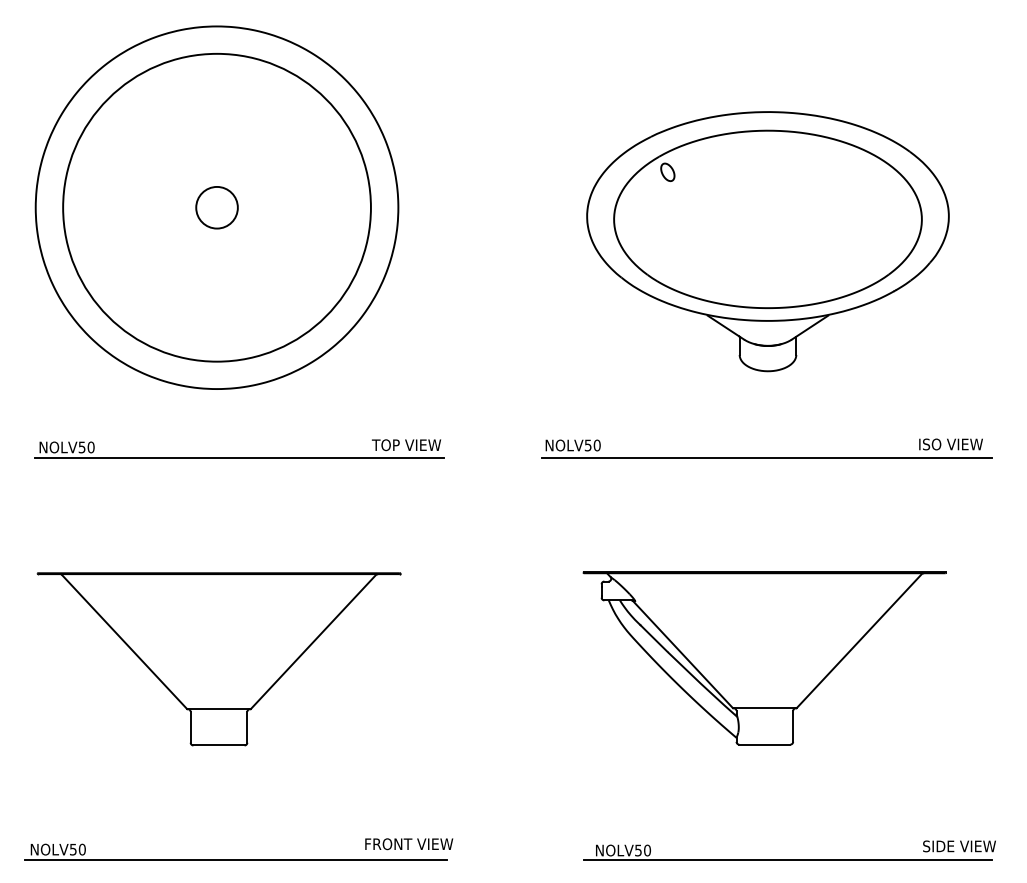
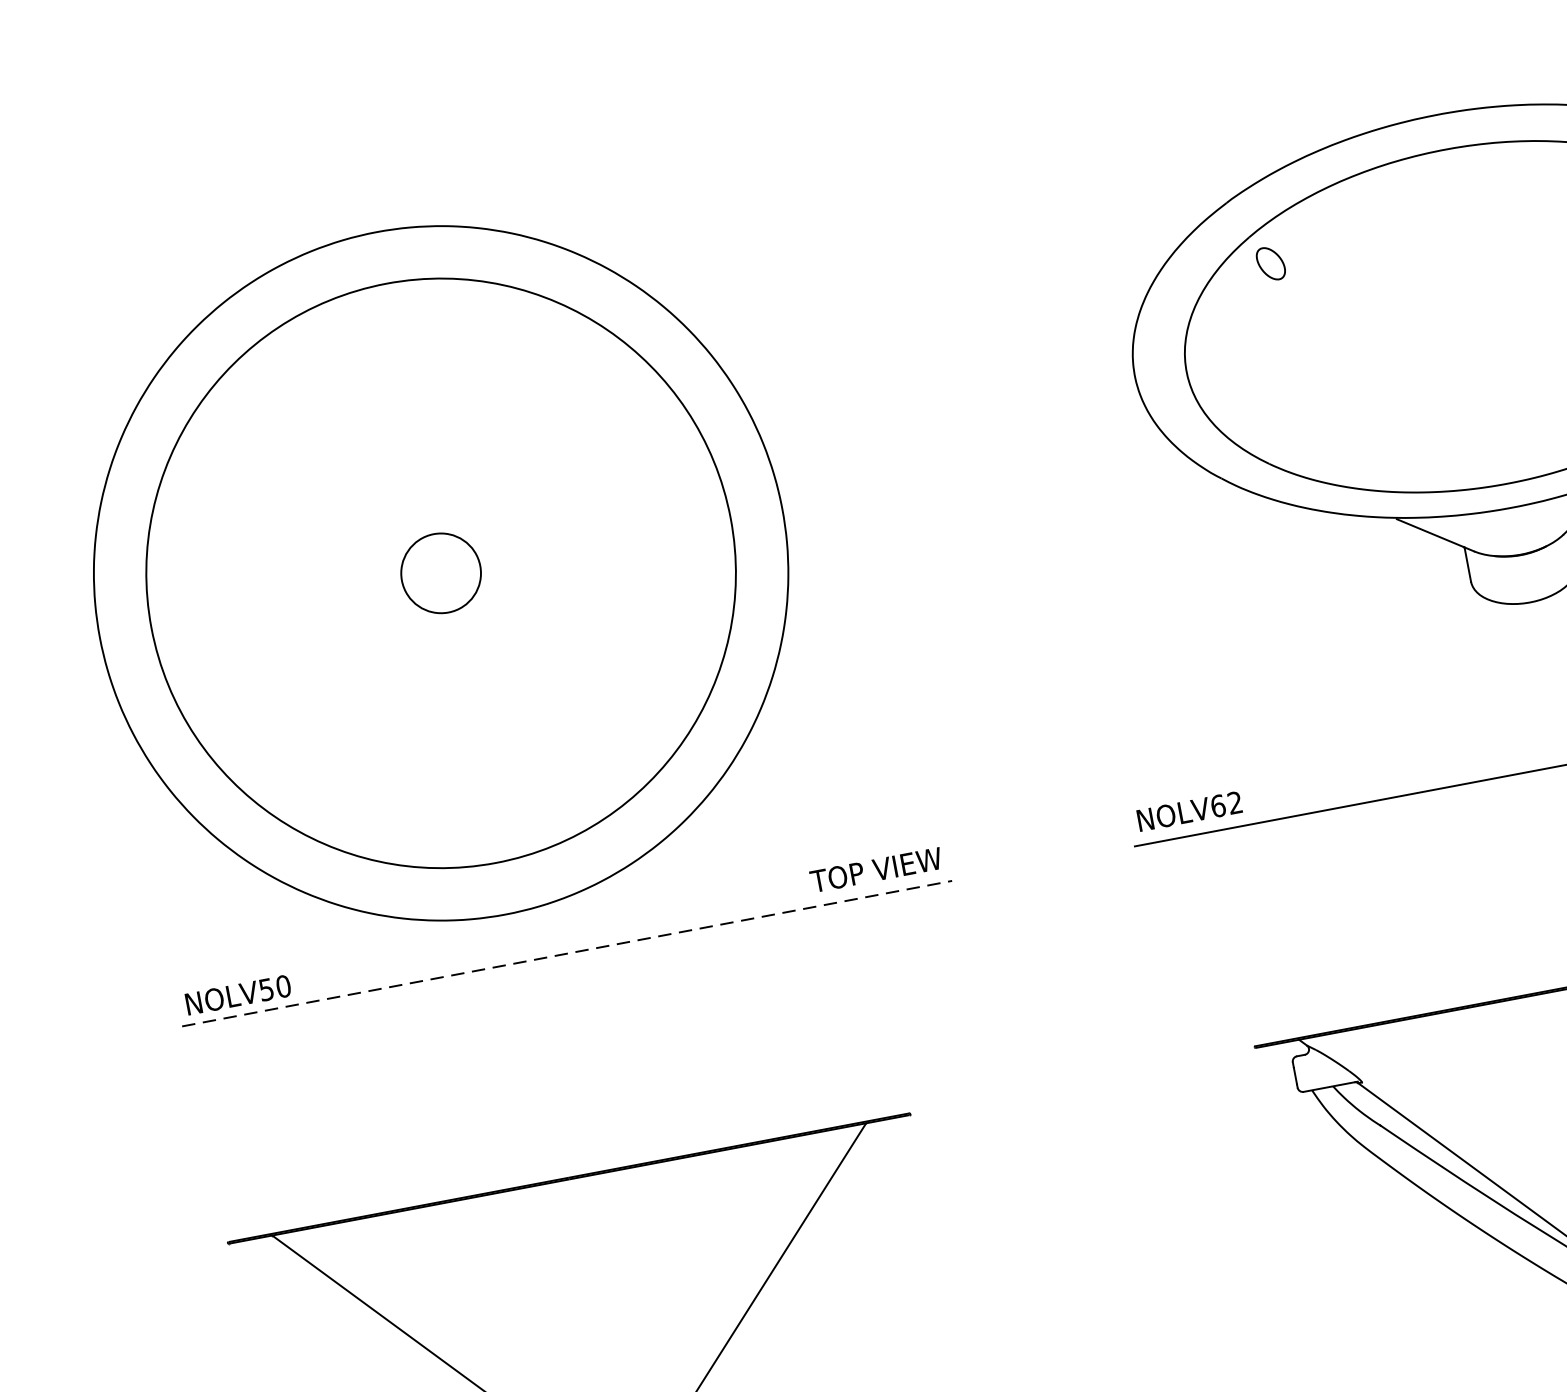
part: (216, 207) -> (439, 573), moved
text: (592, 445) -> (1226, 804), NOLV50 -> NOLV62
line: (239, 458) -> (566, 954), solid -> dashed

